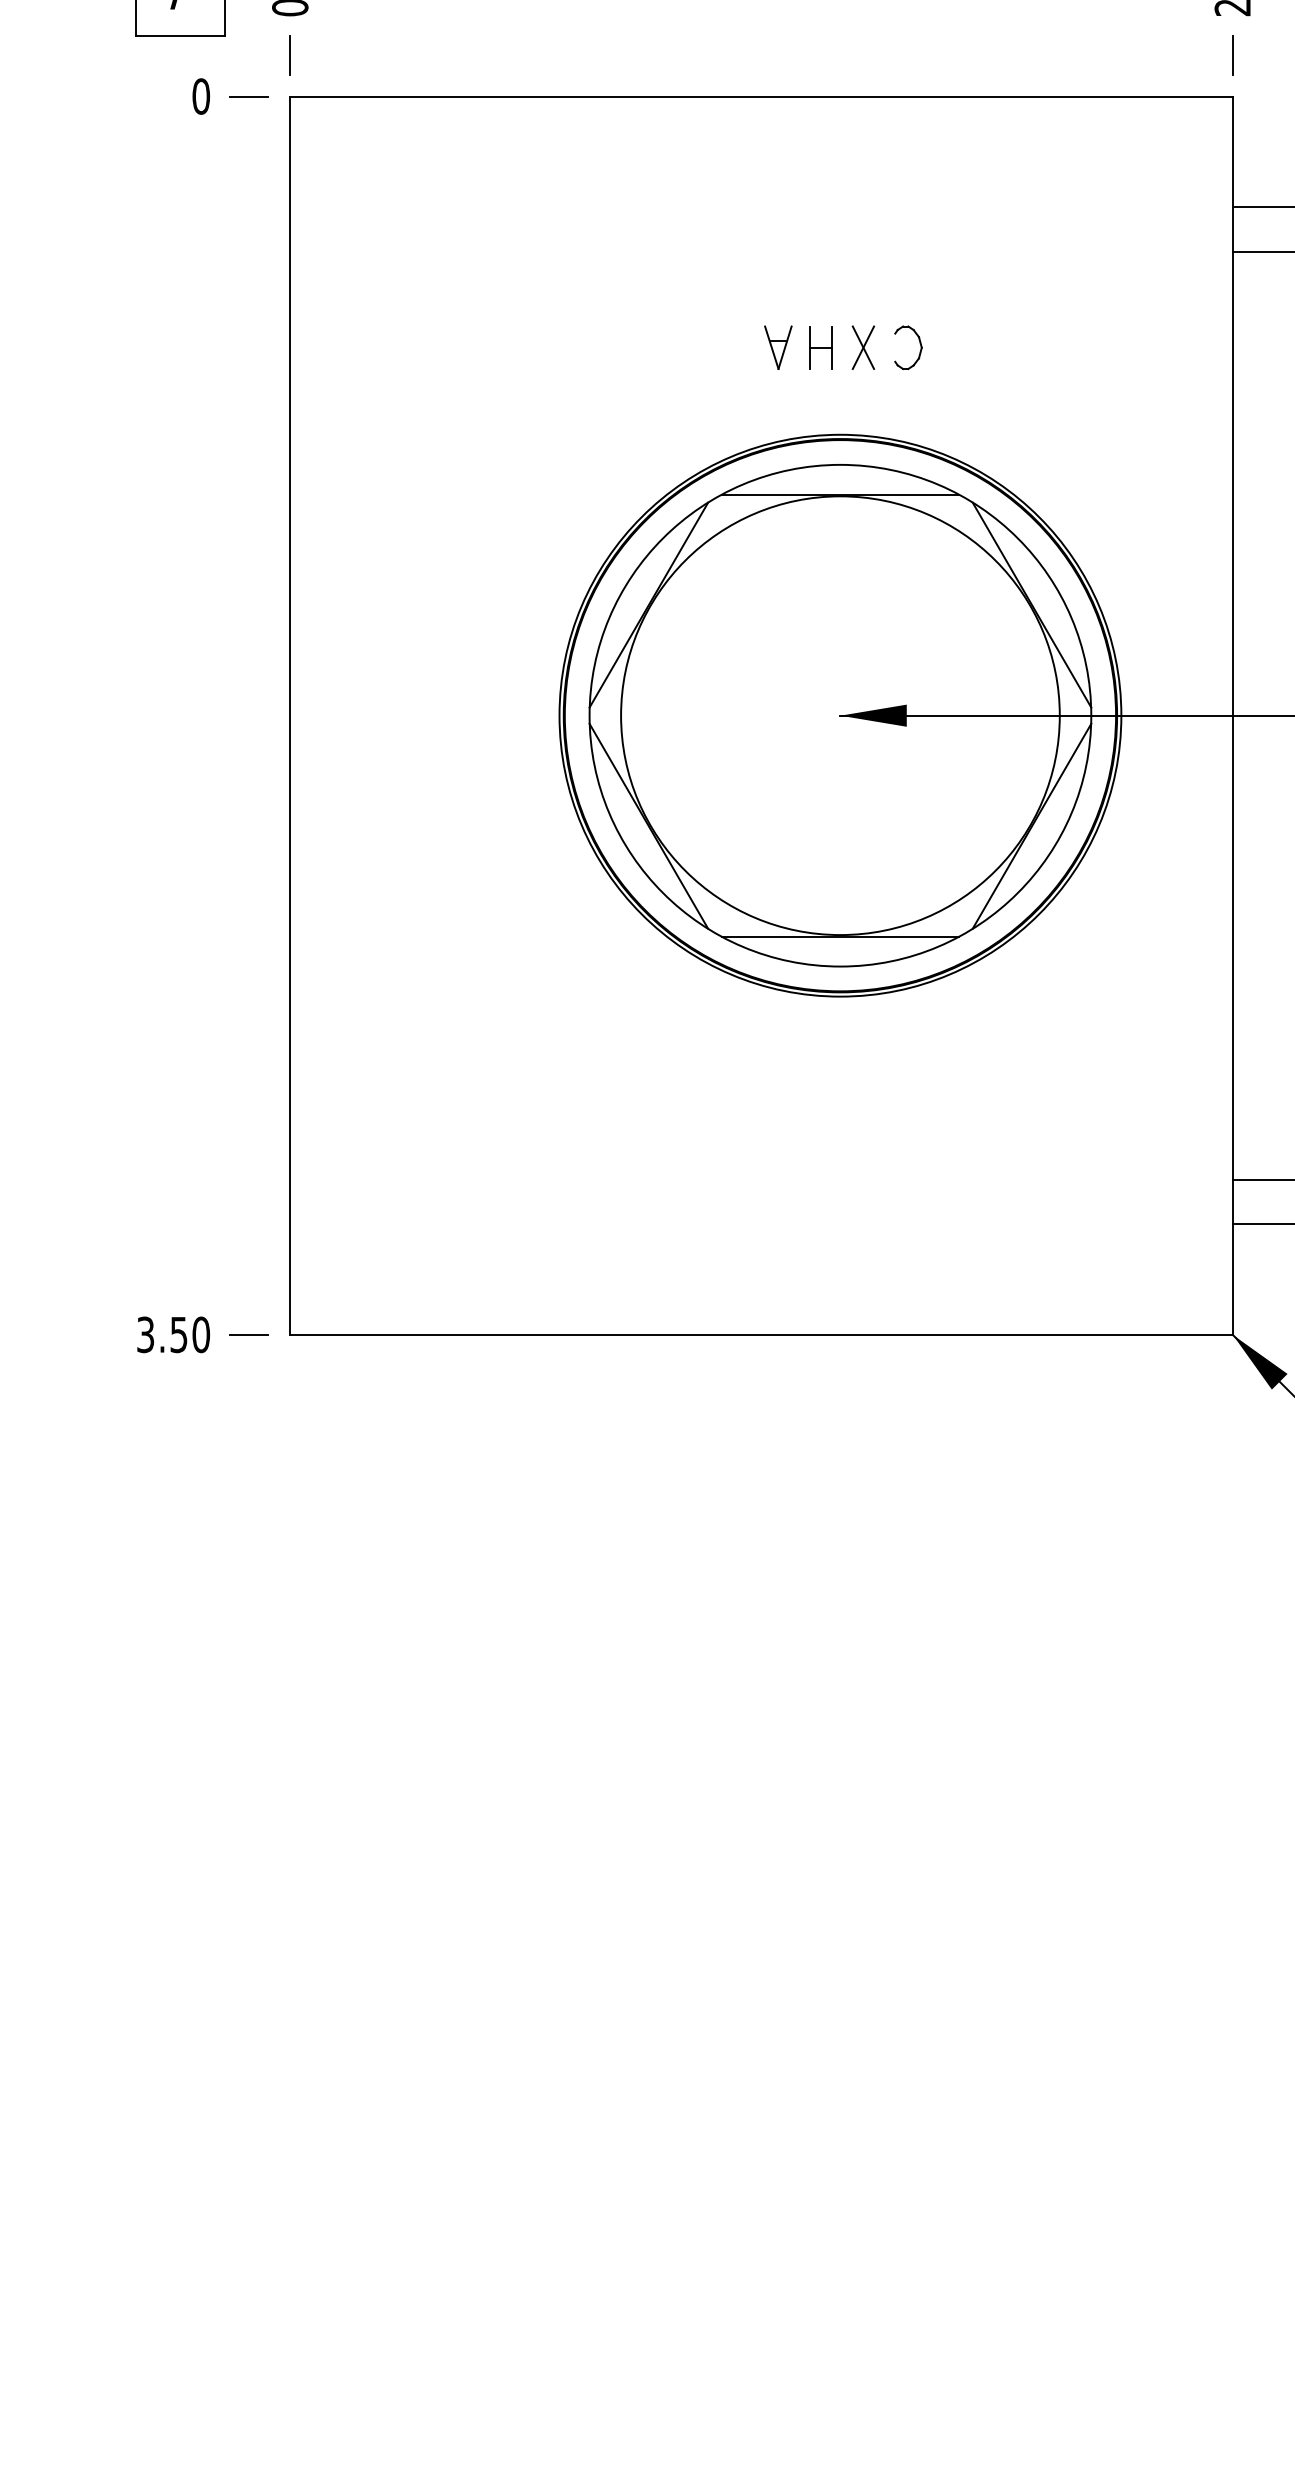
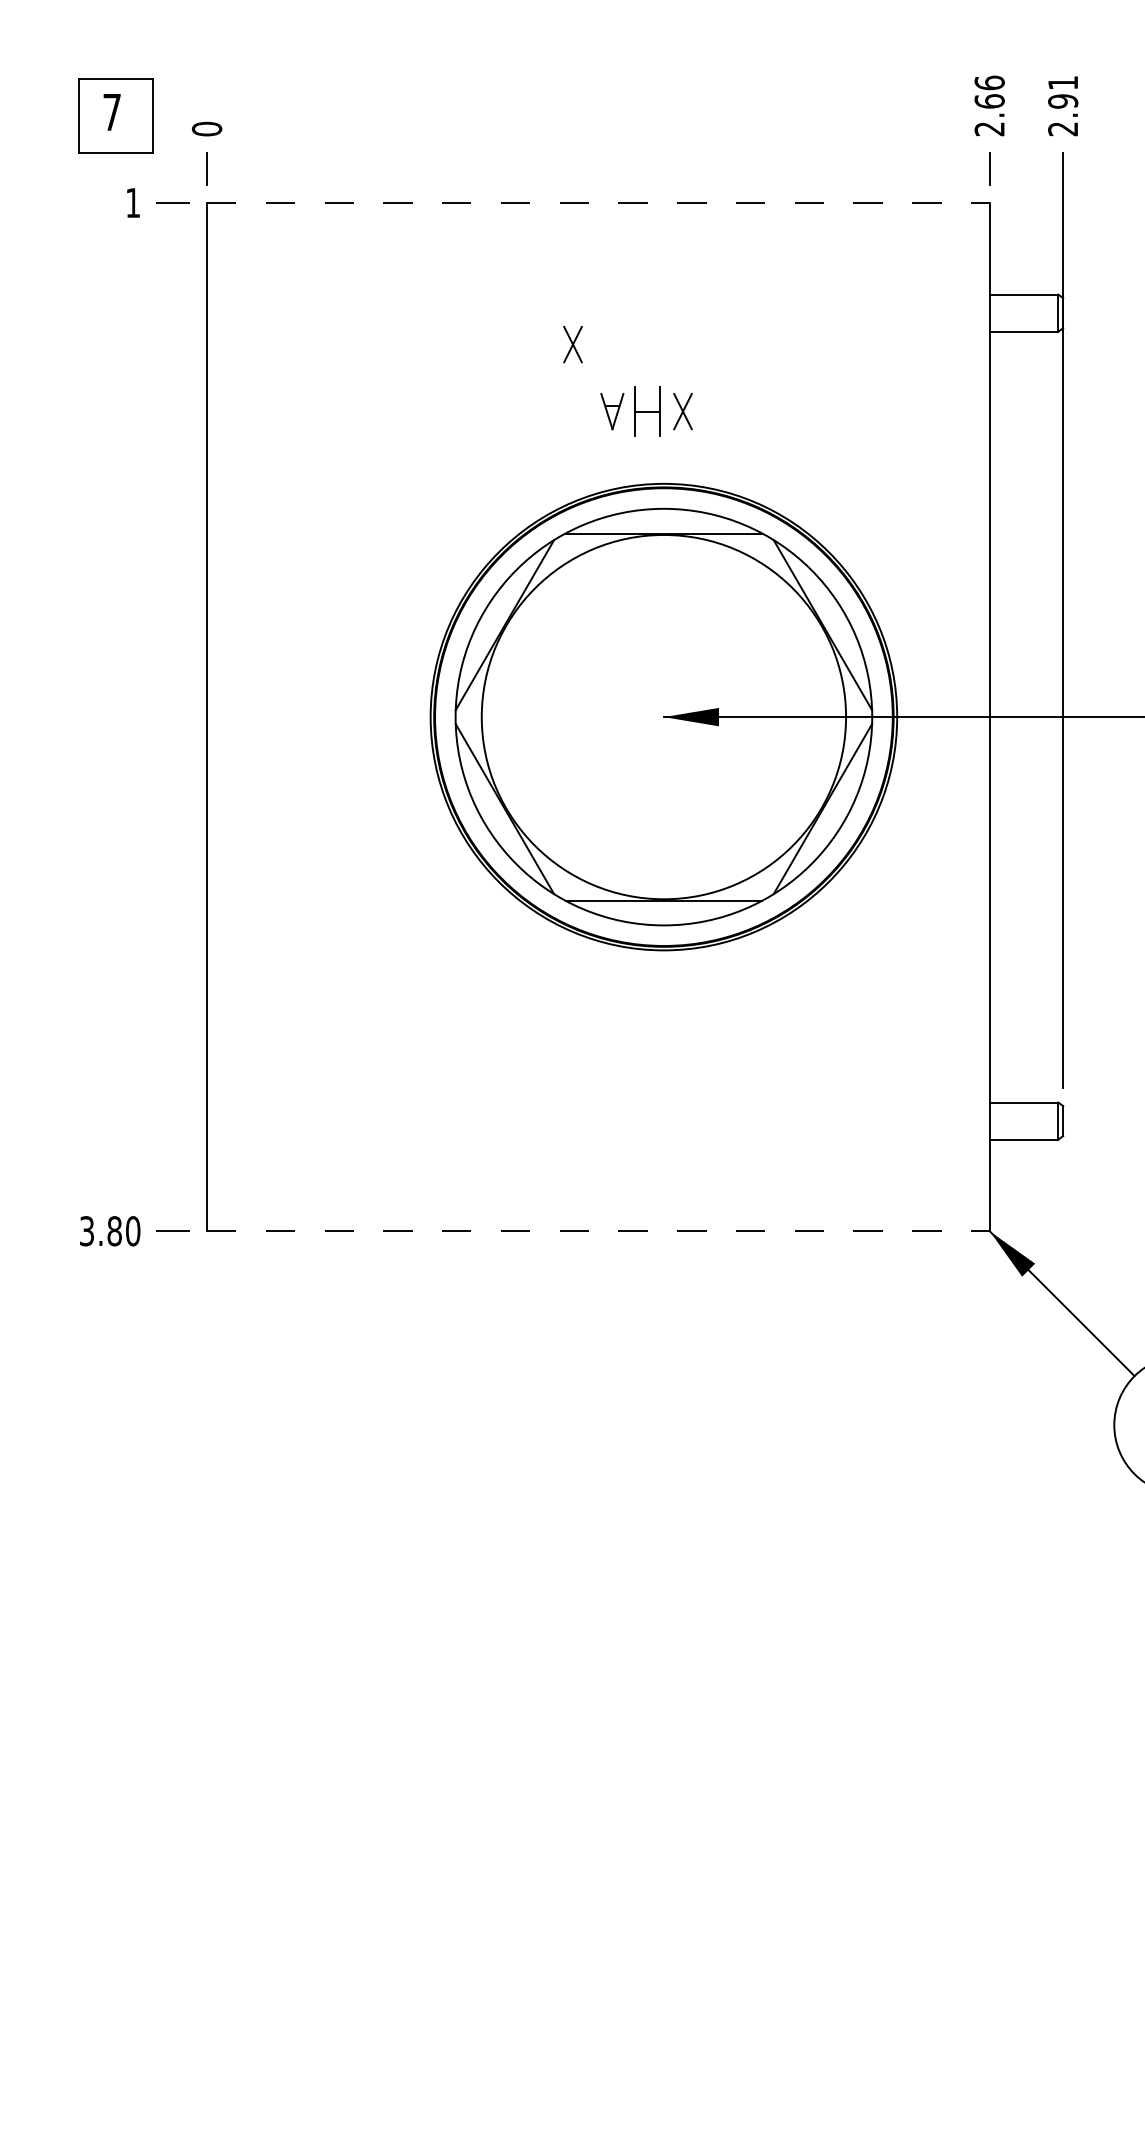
text: (201, 95) -> (133, 202), 0 -> 1
line: (761, 97) -> (598, 203), solid -> dashed
part: (730, 266) -> (572, 344), added
part: (919, 344) -> (729, 408), removed
part: (820, 347) -> (647, 411), size x1.4
text: (178, 1335) -> (114, 1231), 3.50 -> 3.80
line: (761, 1335) -> (598, 1231), solid -> dashed

